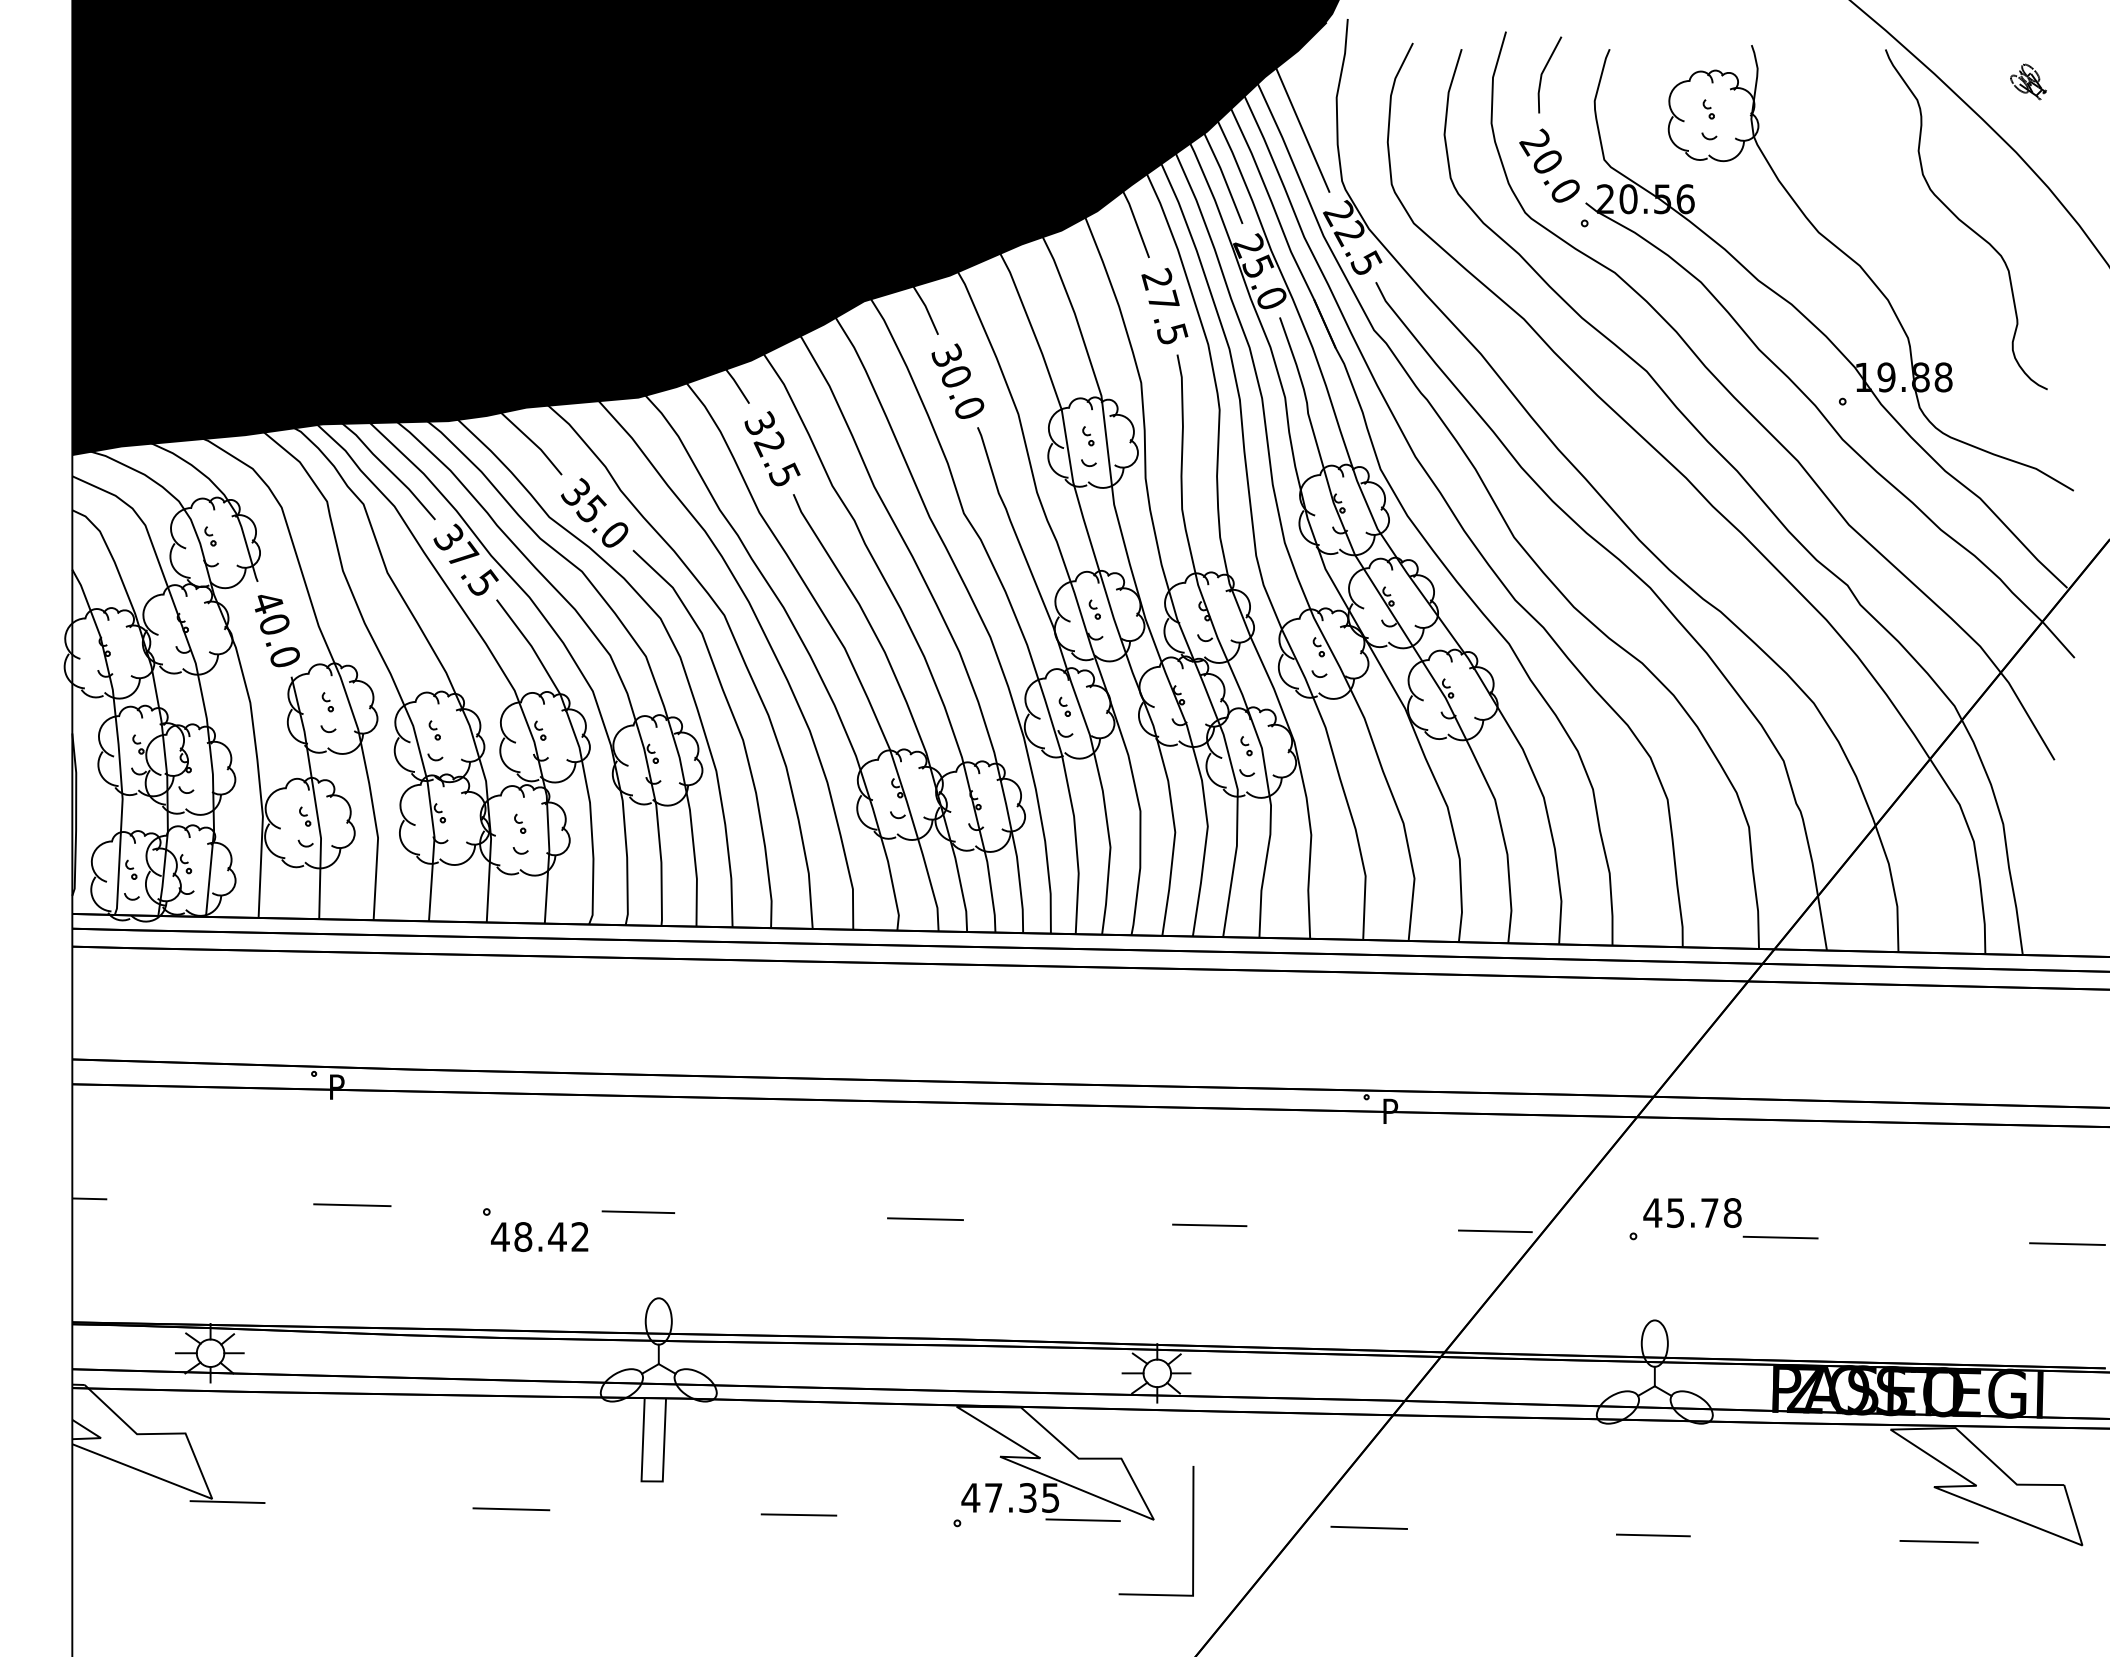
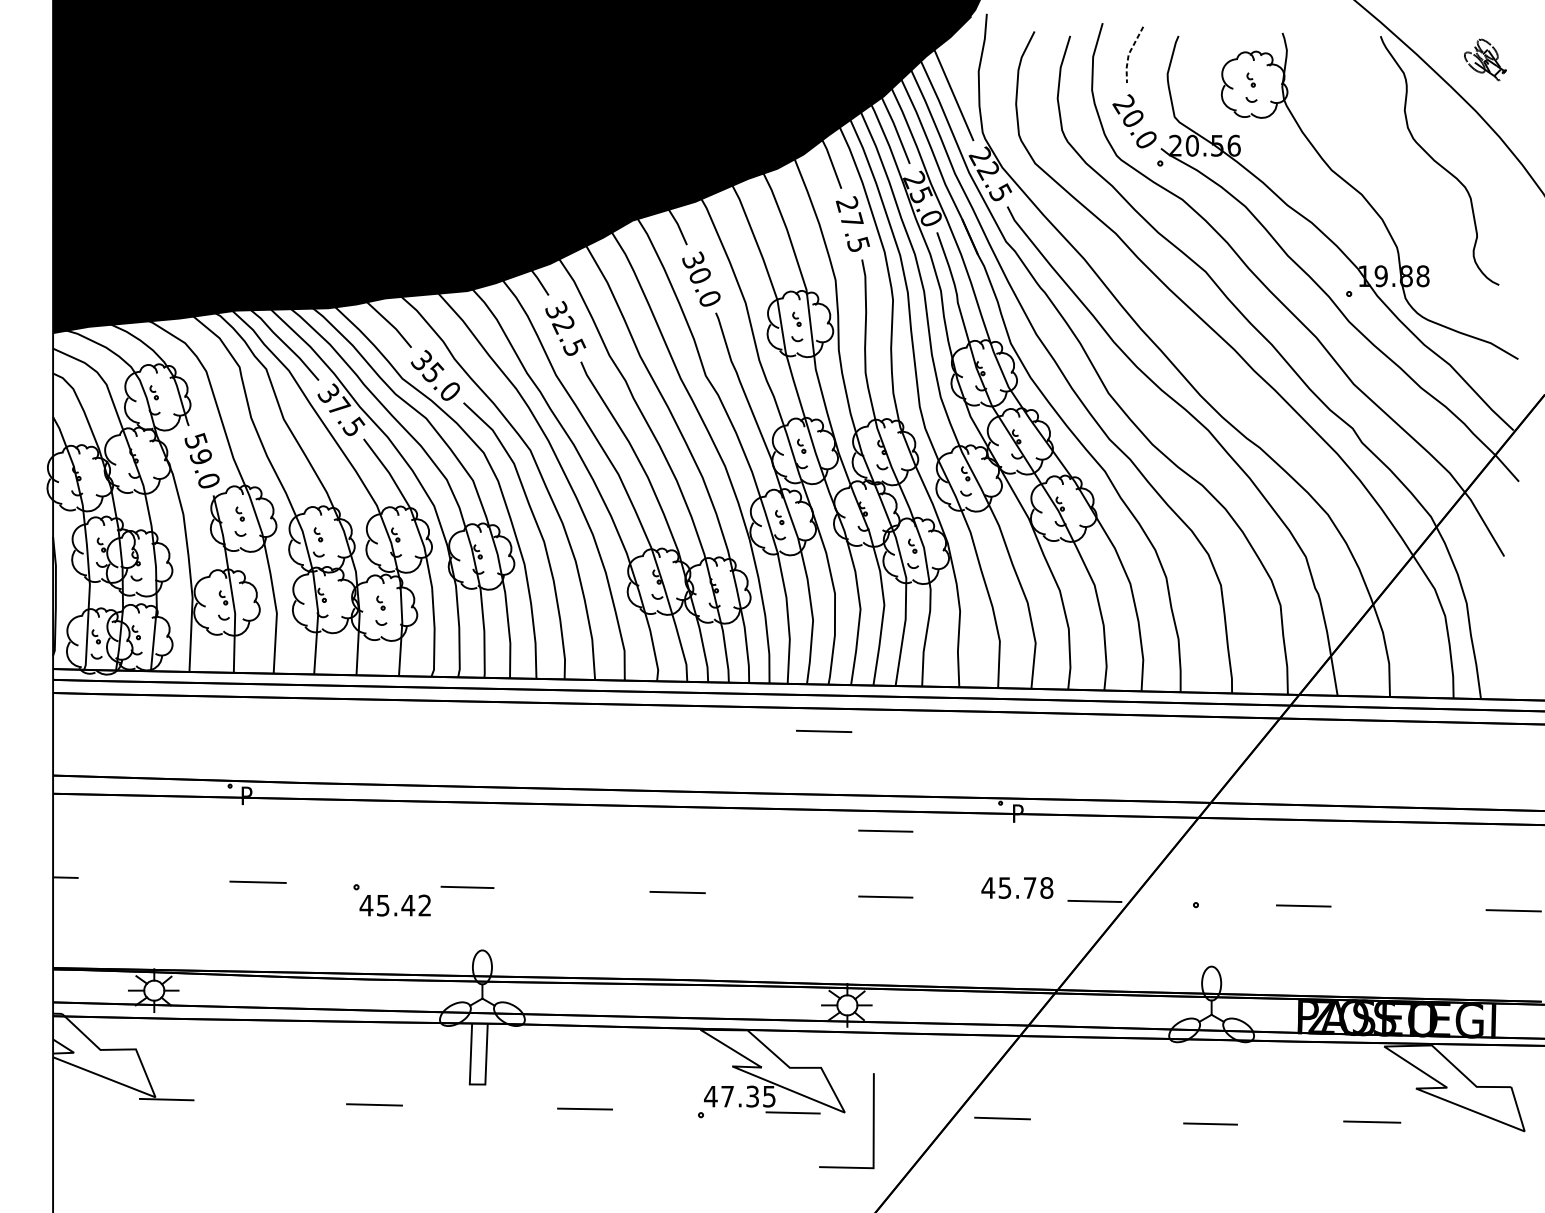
line: (1541, 74) -> (1128, 54), solid -> dashed
part: (2028, 81) -> (1485, 59), size x1.6
text: (270, 612) -> (198, 448), 40.0 -> 59.0
line: (1125, 998) -> (824, 730), added
line: (1209, 1135) -> (885, 831), added
text: (1692, 1213) -> (1017, 888), moved
text: (523, 1237) -> (383, 905), 48.42 -> 45.42
line: (1938, 1541) -> (1371, 1121), moved

